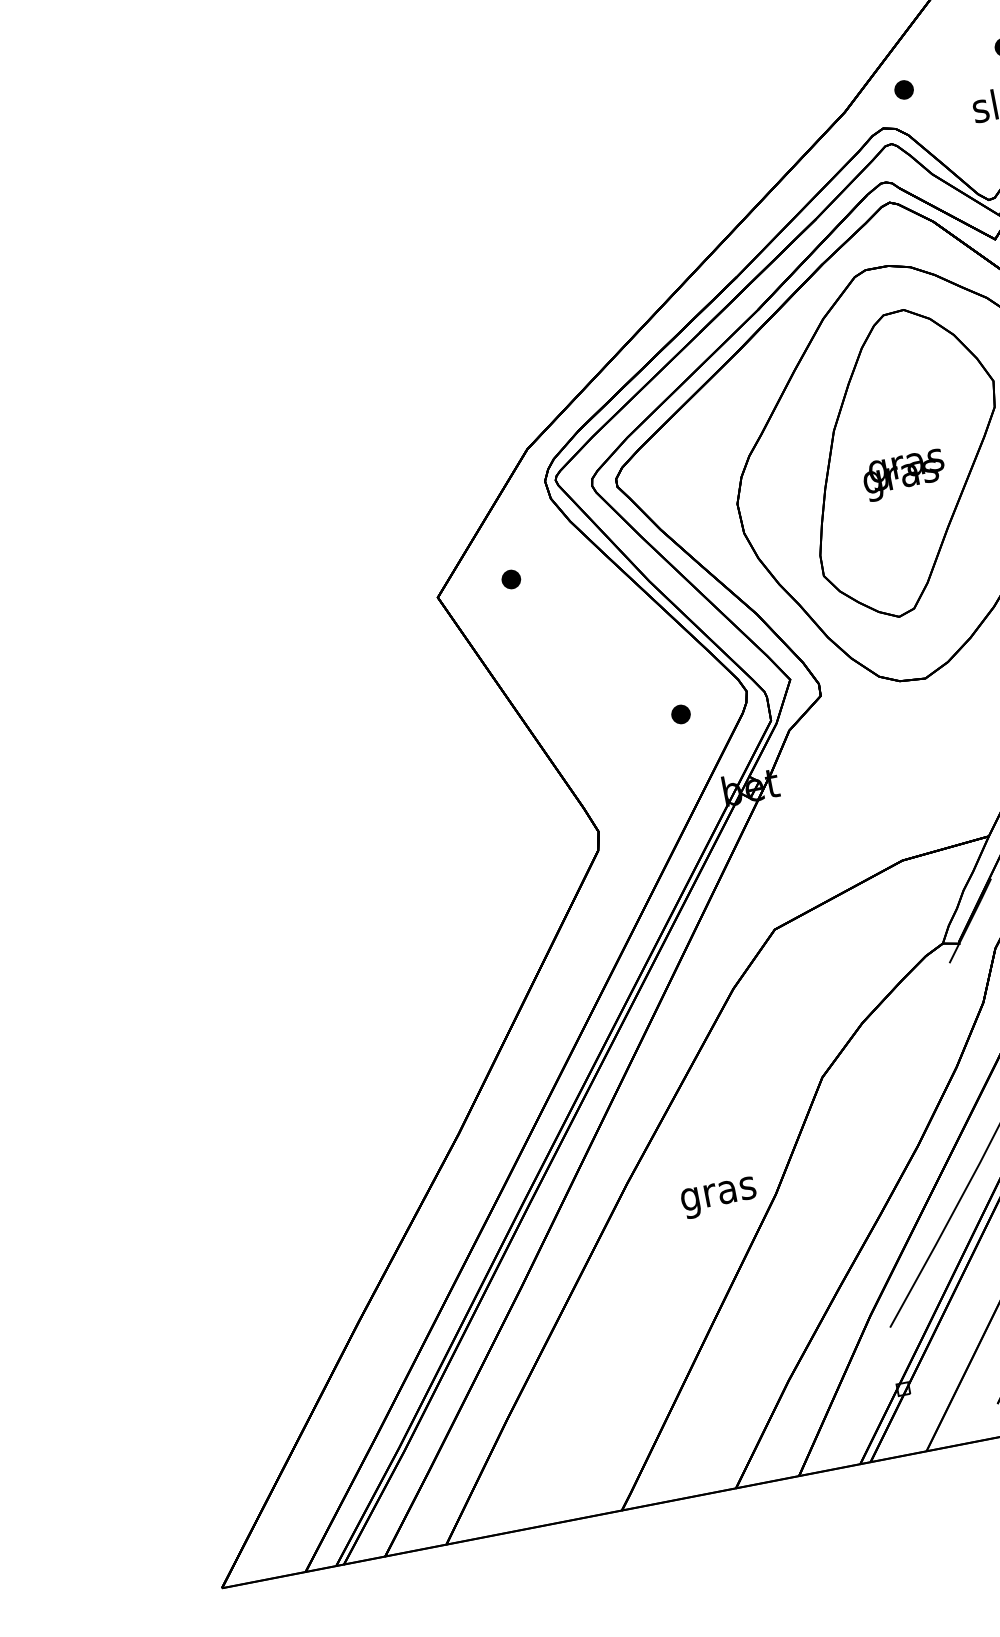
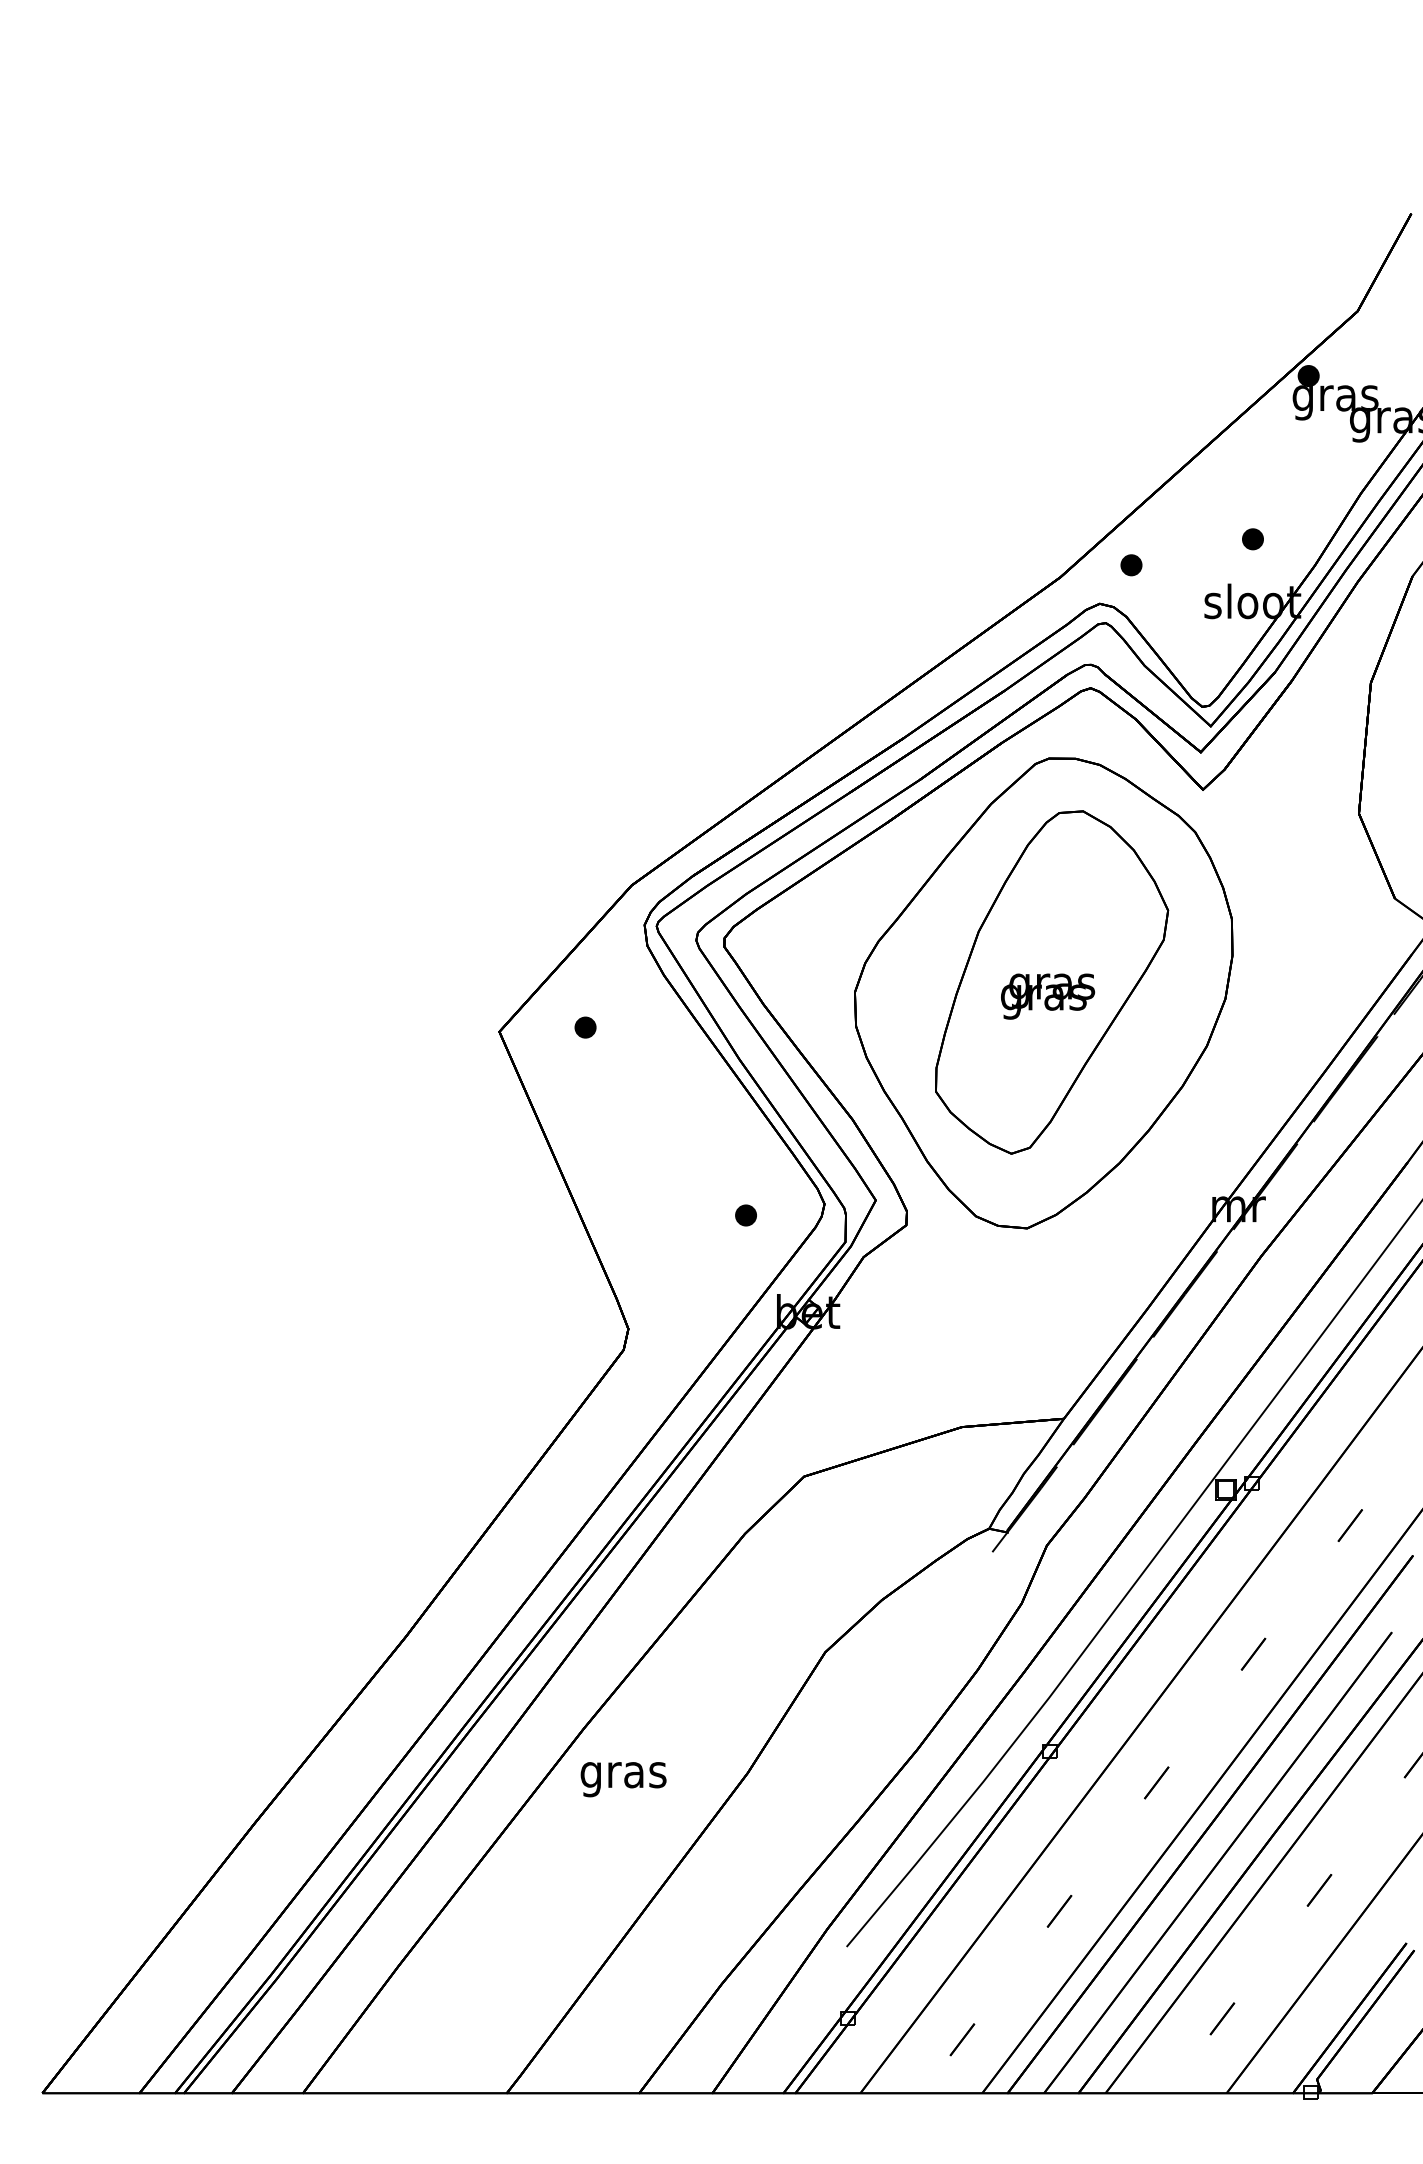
text: (719, 1197) -> (623, 1779), moved

